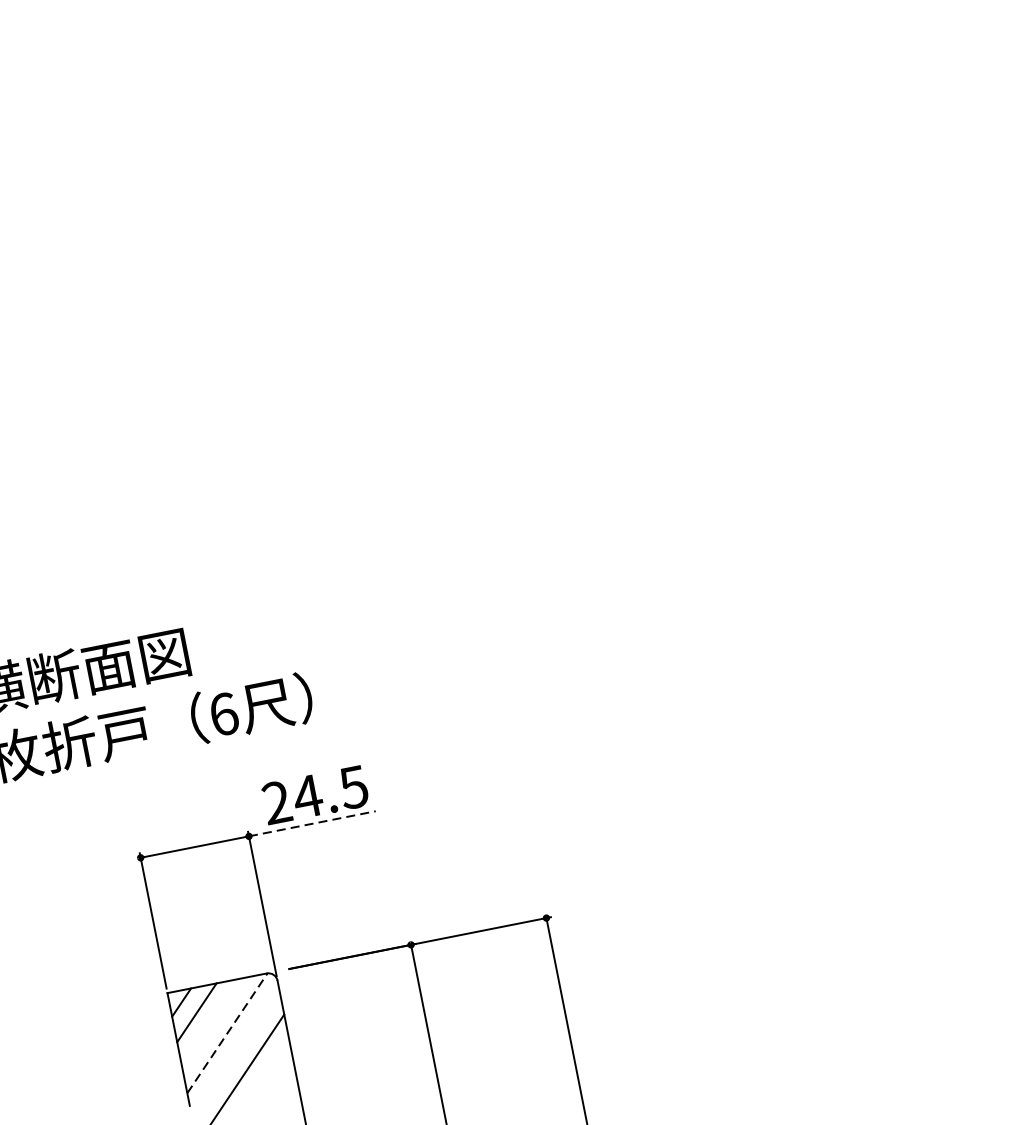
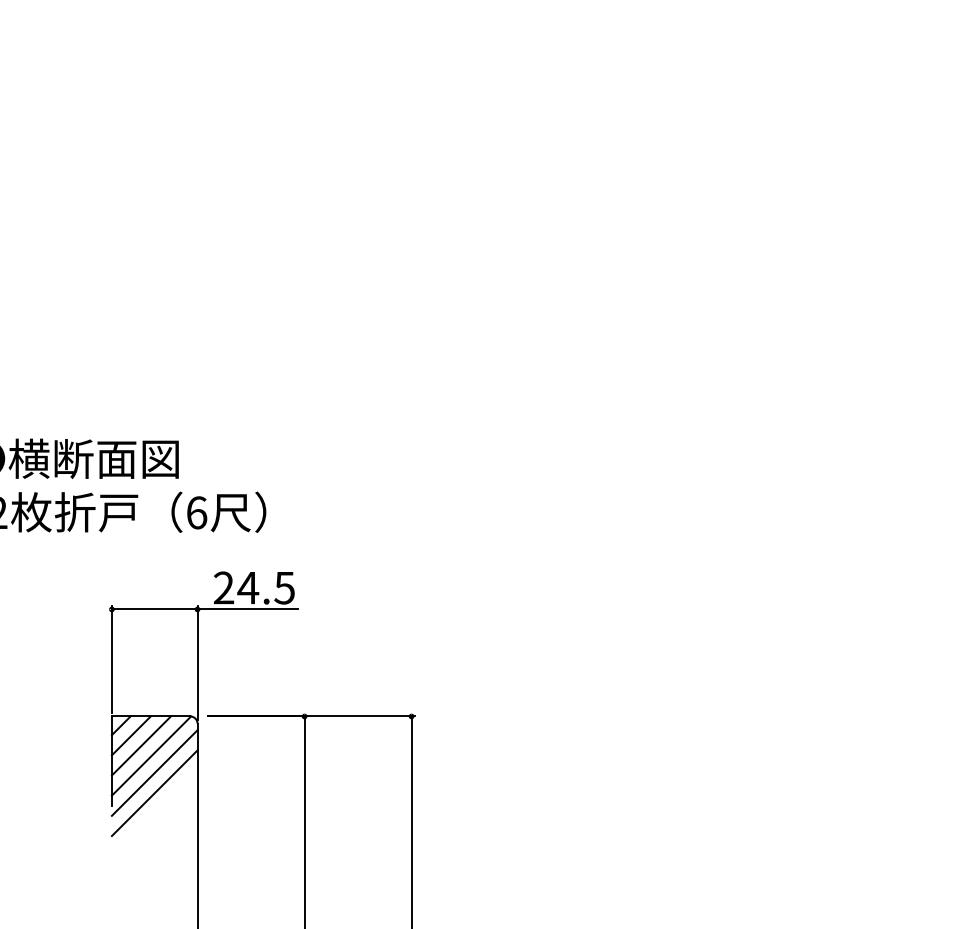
line: (313, 823) -> (248, 609), dashed -> solid
line: (210, 1022) -> (140, 745), added
line: (227, 1033) -> (151, 756), dashed -> solid
line: (235, 1053) -> (154, 772), added

